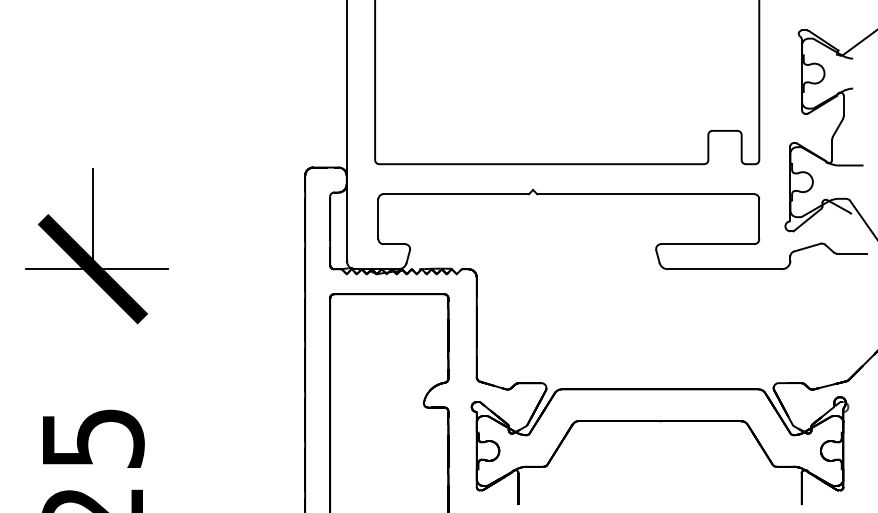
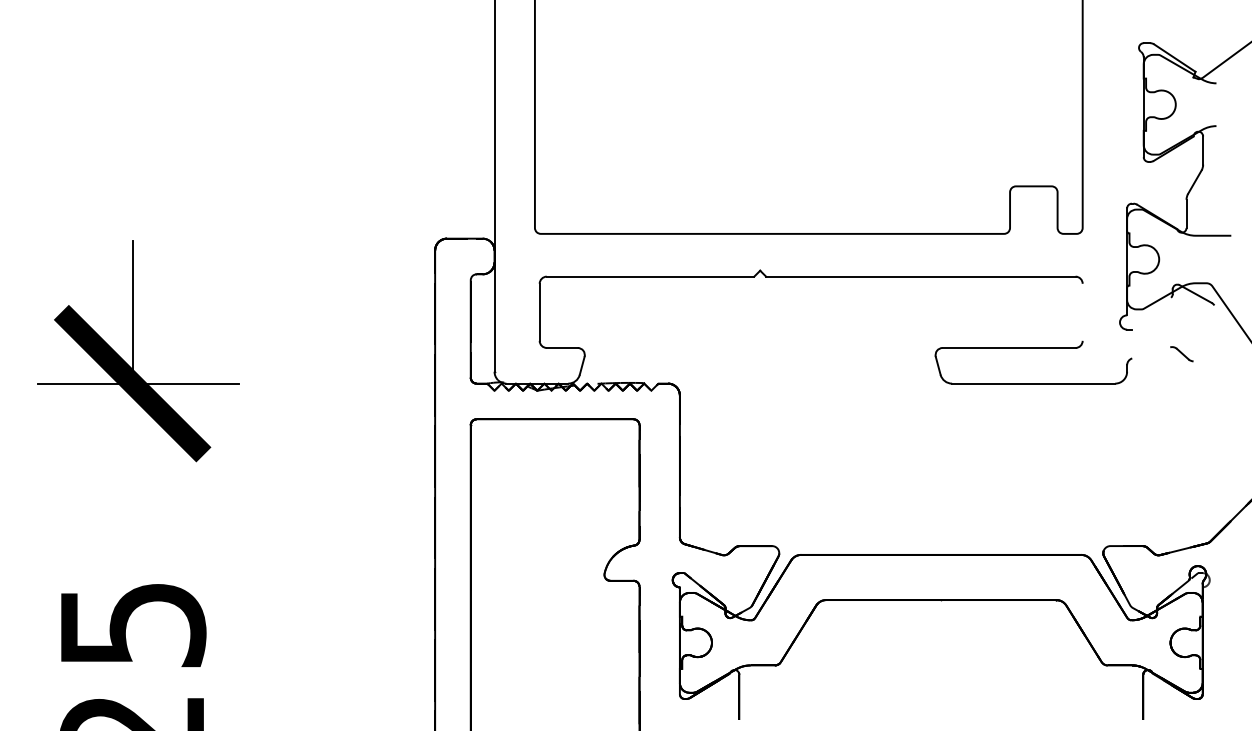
line: (759, 218) -> (1082, 311), removed
line: (807, 220) -> (1151, 313), removed
line: (807, 247) -> (1151, 352), removed
line: (851, 253) -> (1214, 361), removed

